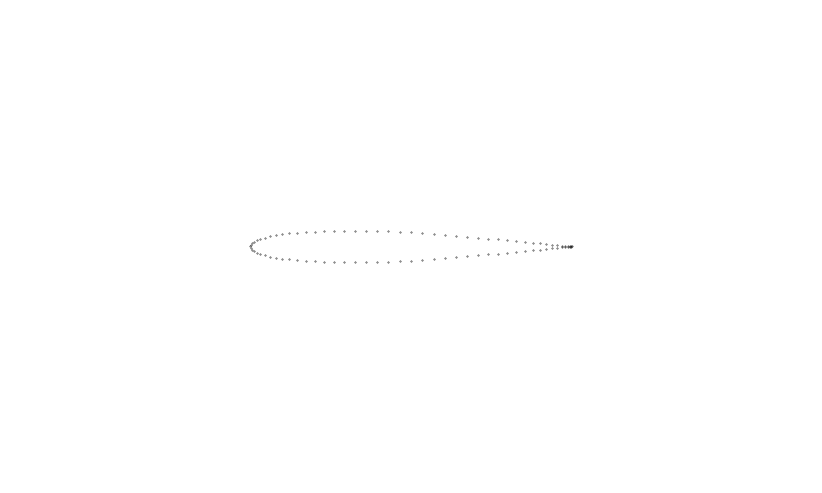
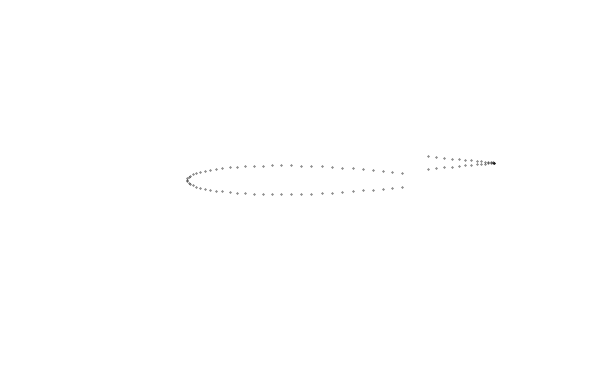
part: (535, 246) -> (461, 162), moved

